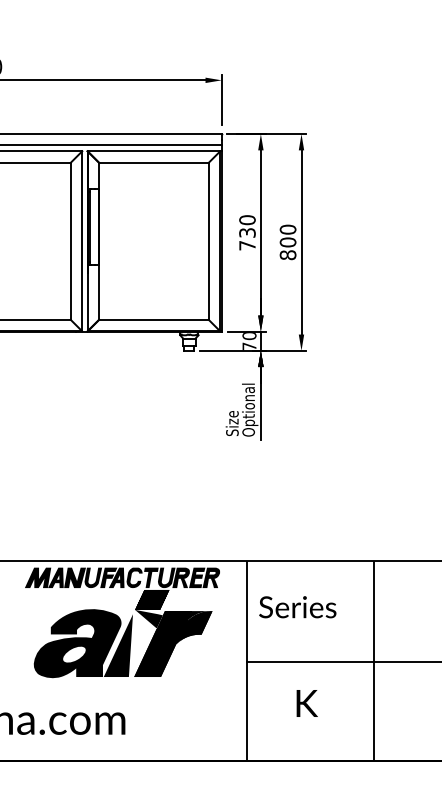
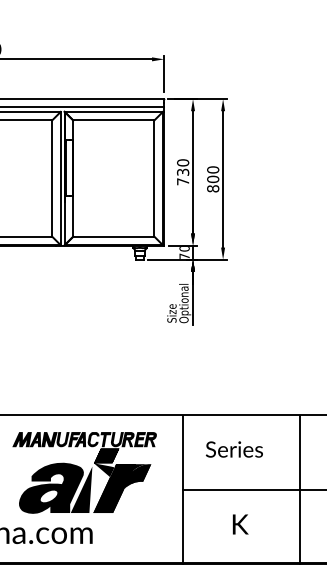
text: (297, 607) -> (234, 449), moved
part: (122, 622) -> (84, 472), moved
line: (373, 661) -> (299, 489), moved
text: (306, 703) -> (240, 524), moved

